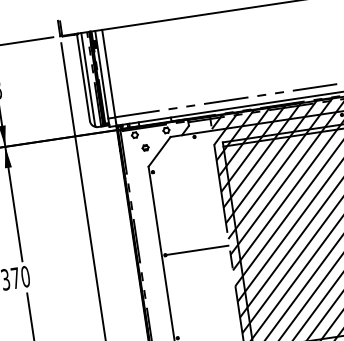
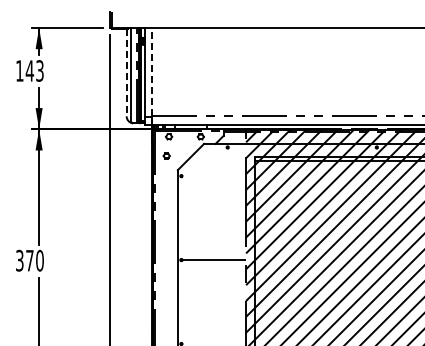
line: (108, 72) -> (152, 71), solid -> dashed
line: (83, 77) -> (126, 72), solid -> dashed
part: (145, 147) -> (166, 155), moved

